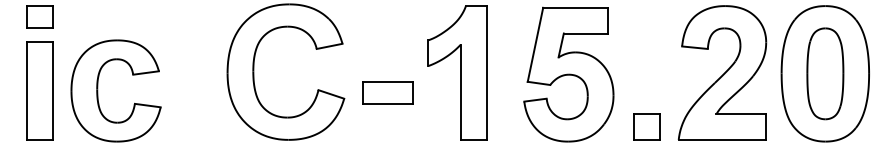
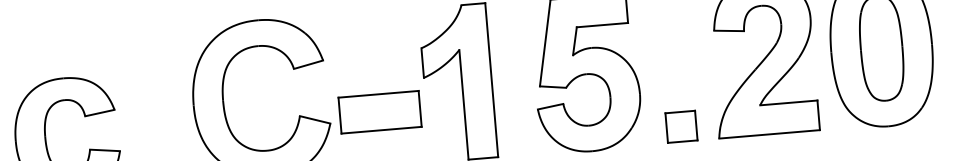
part: (387, 92) -> (379, 112), size x1.4

